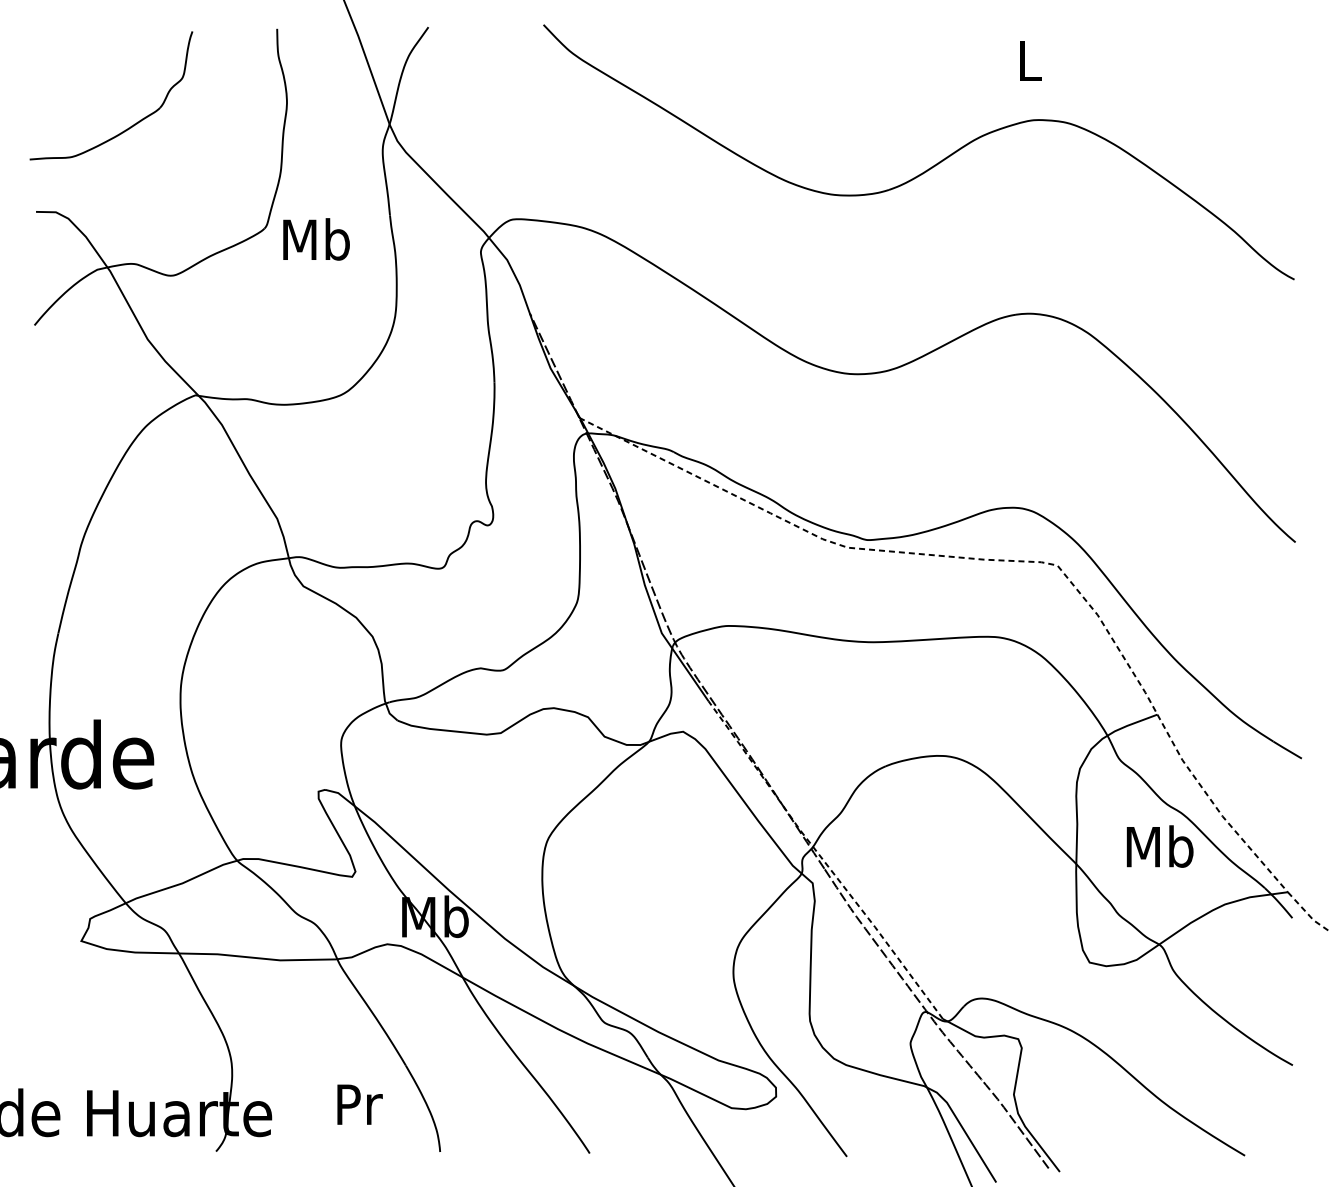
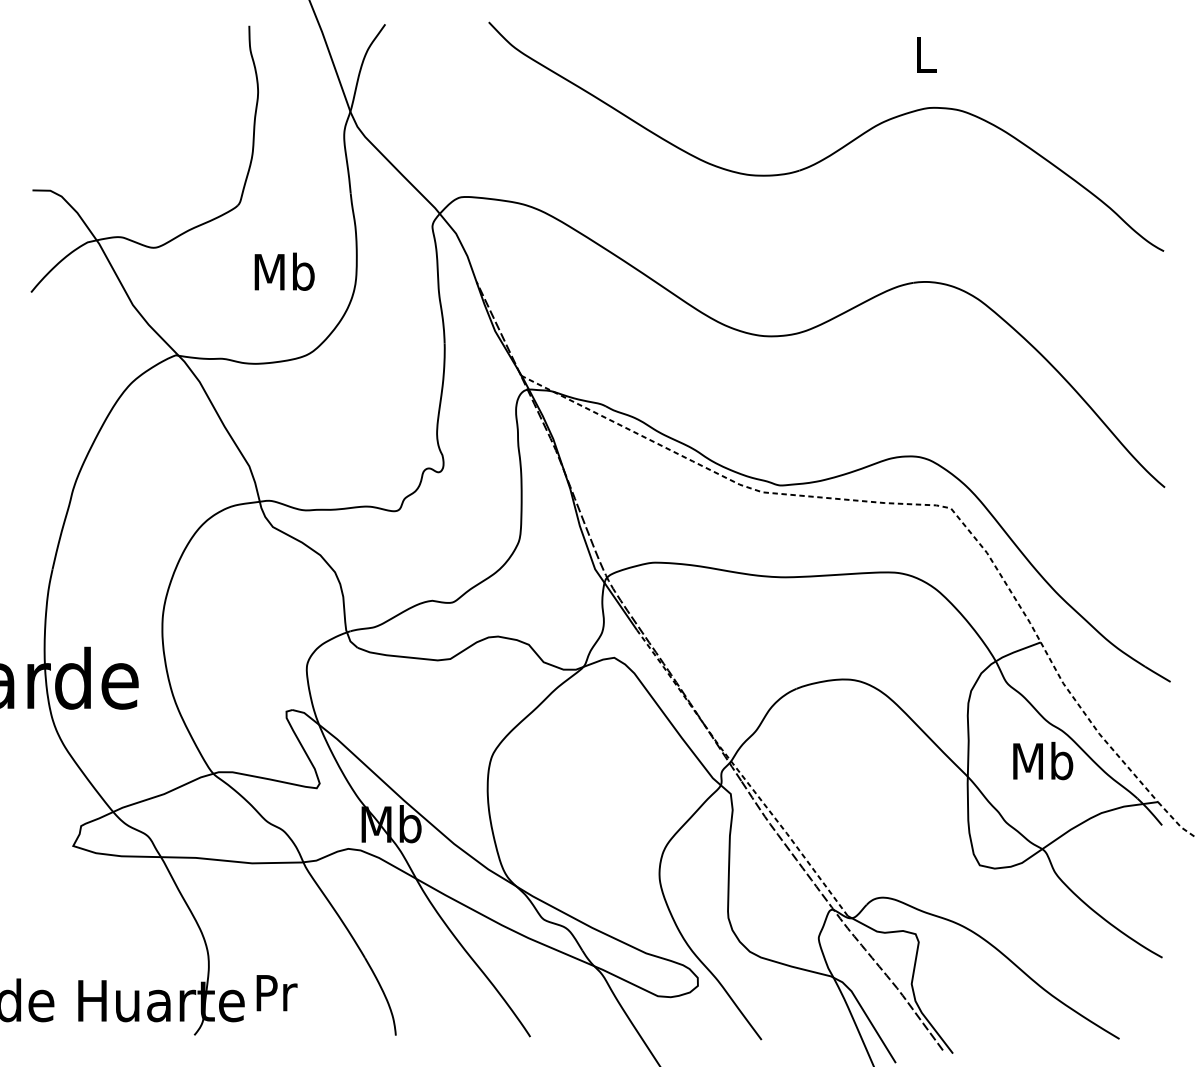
part: (131, 125) -> (118, 112), removed
text: (316, 239) -> (284, 271), moved
text: (359, 1104) -> (276, 992), moved

